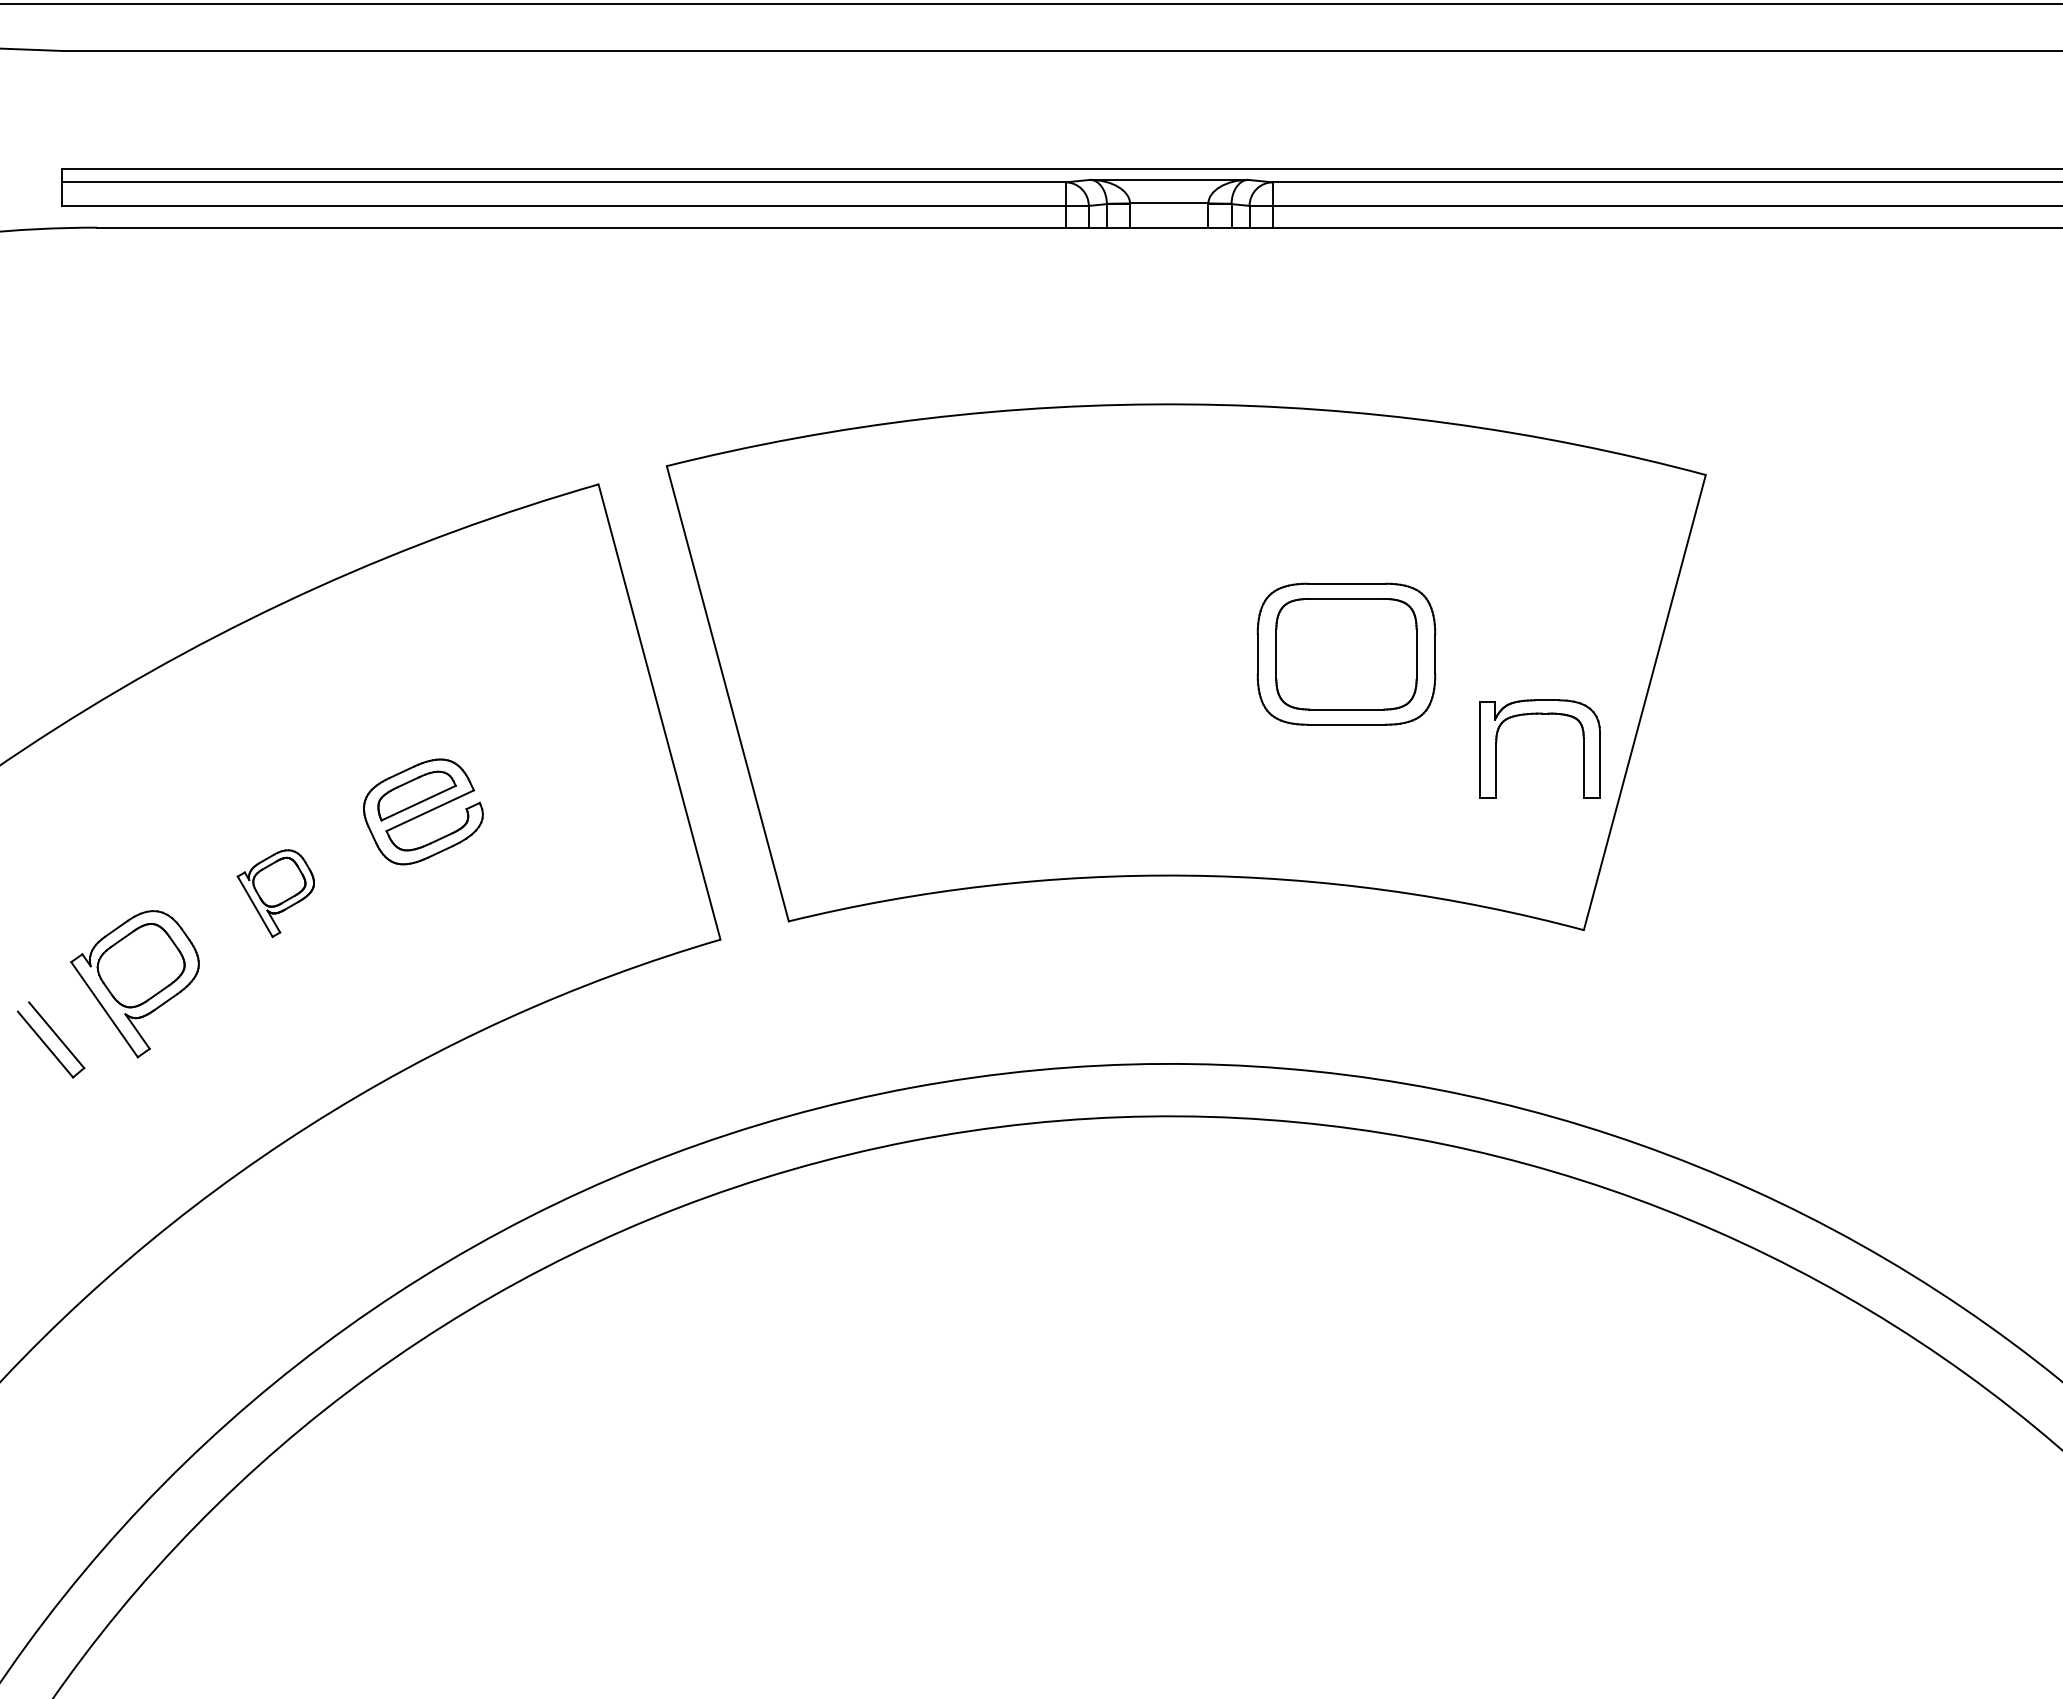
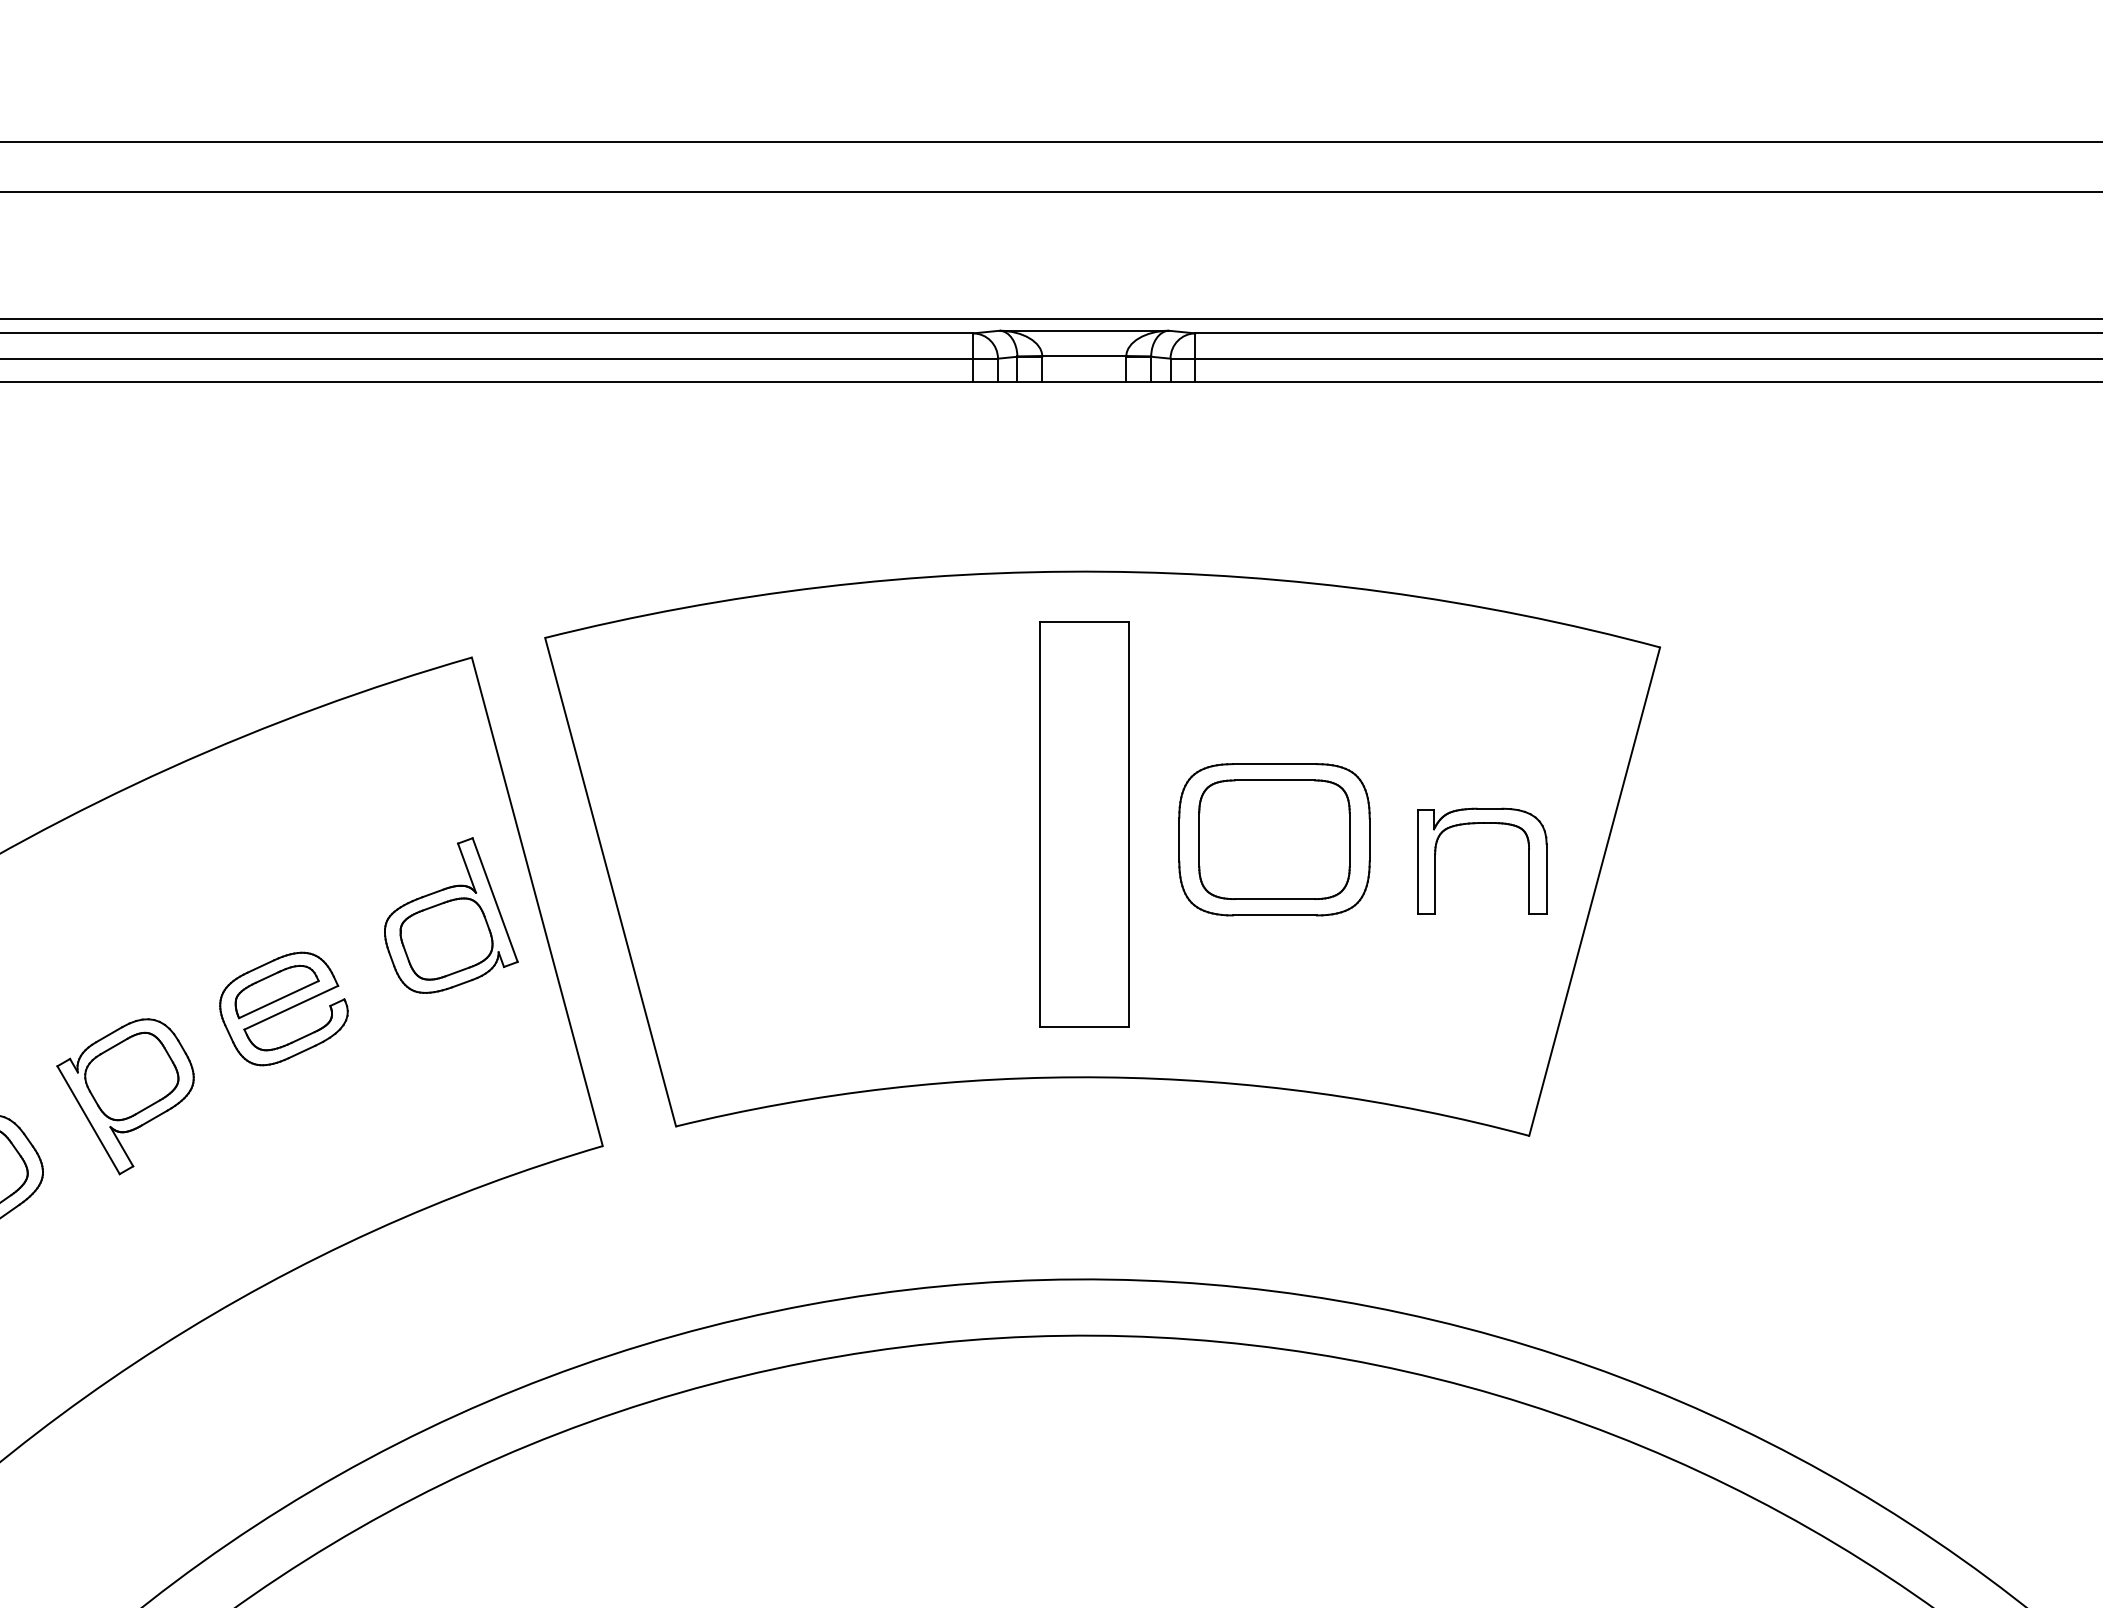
part: (1168, 639) -> (1083, 823), added
part: (1539, 714) -> (1481, 823), moved
part: (579, 724) -> (451, 915), added
part: (275, 893) -> (125, 1096), size x1.67

